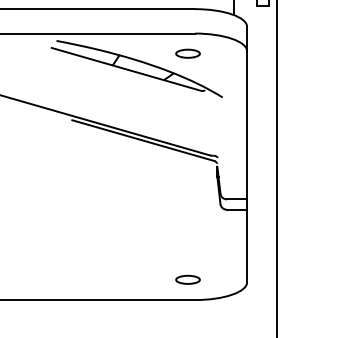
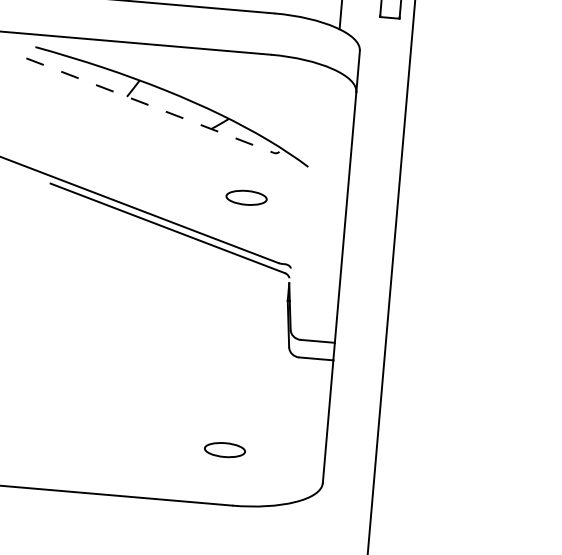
part: (187, 53) -> (245, 197), moved
line: (127, 69) -> (151, 105), solid -> dashed
part: (187, 279) -> (224, 449), moved

